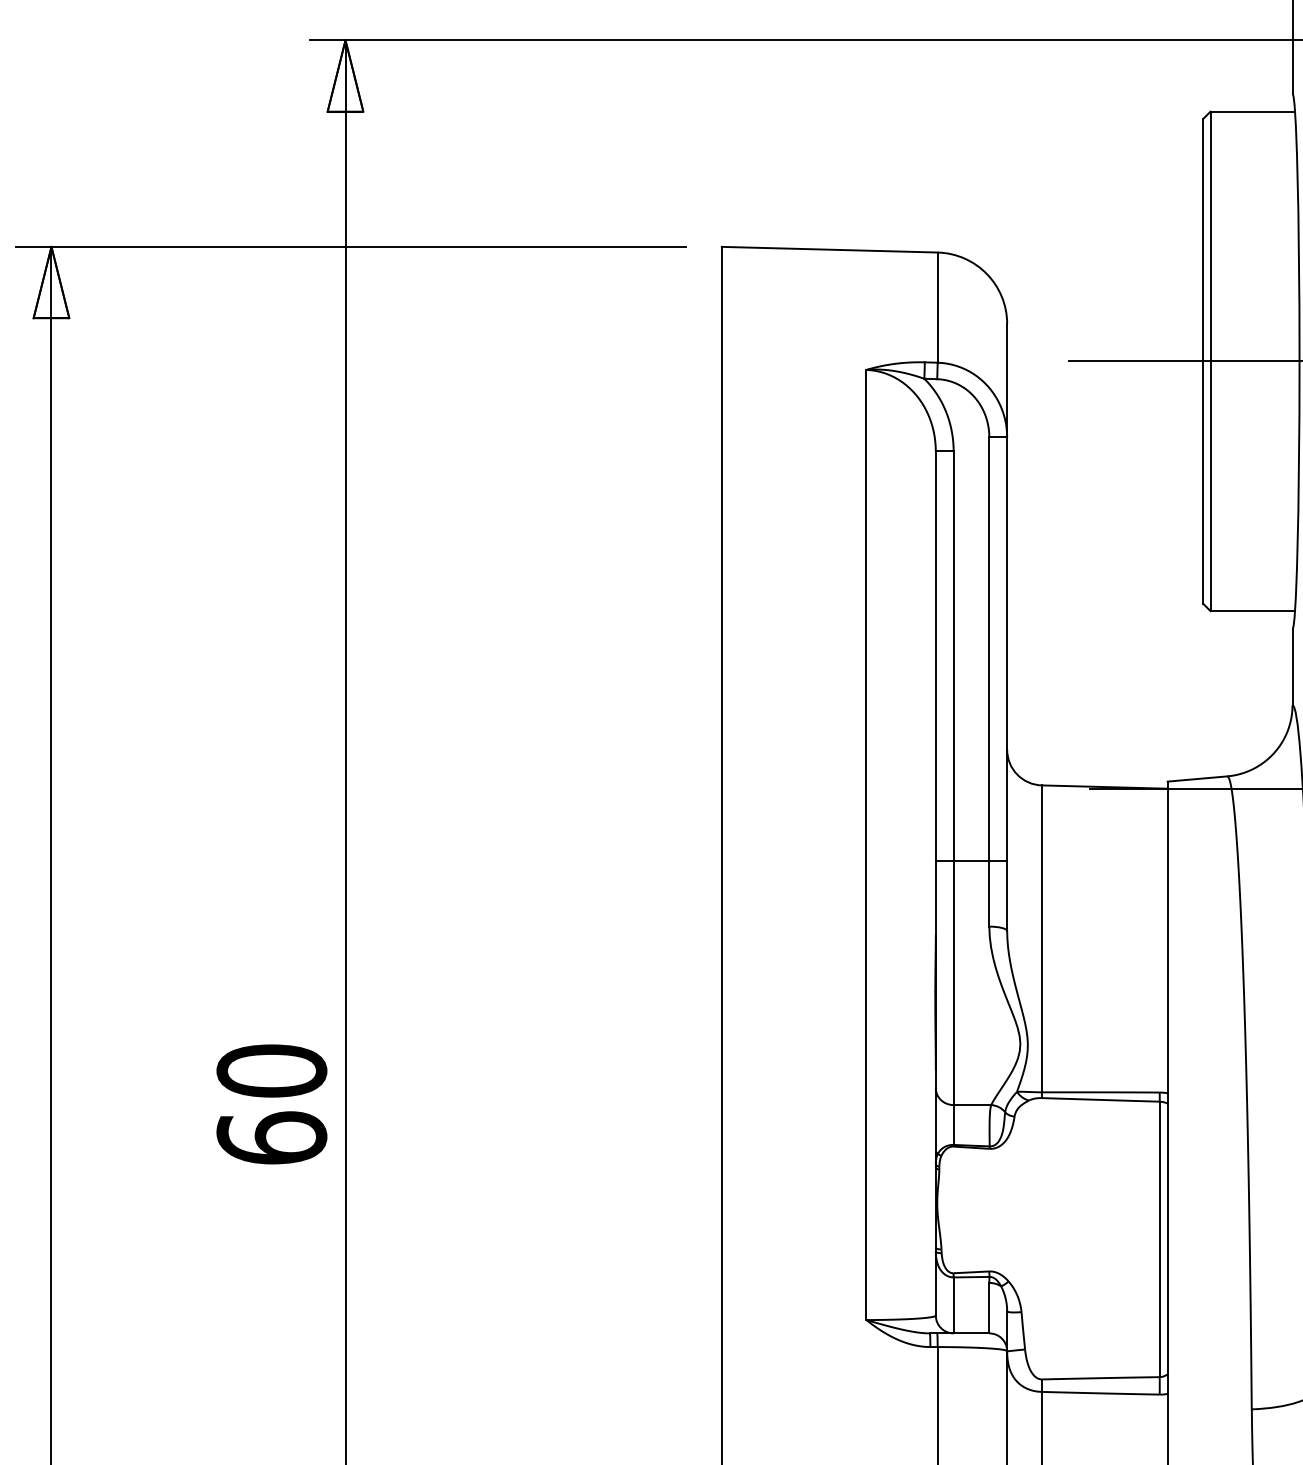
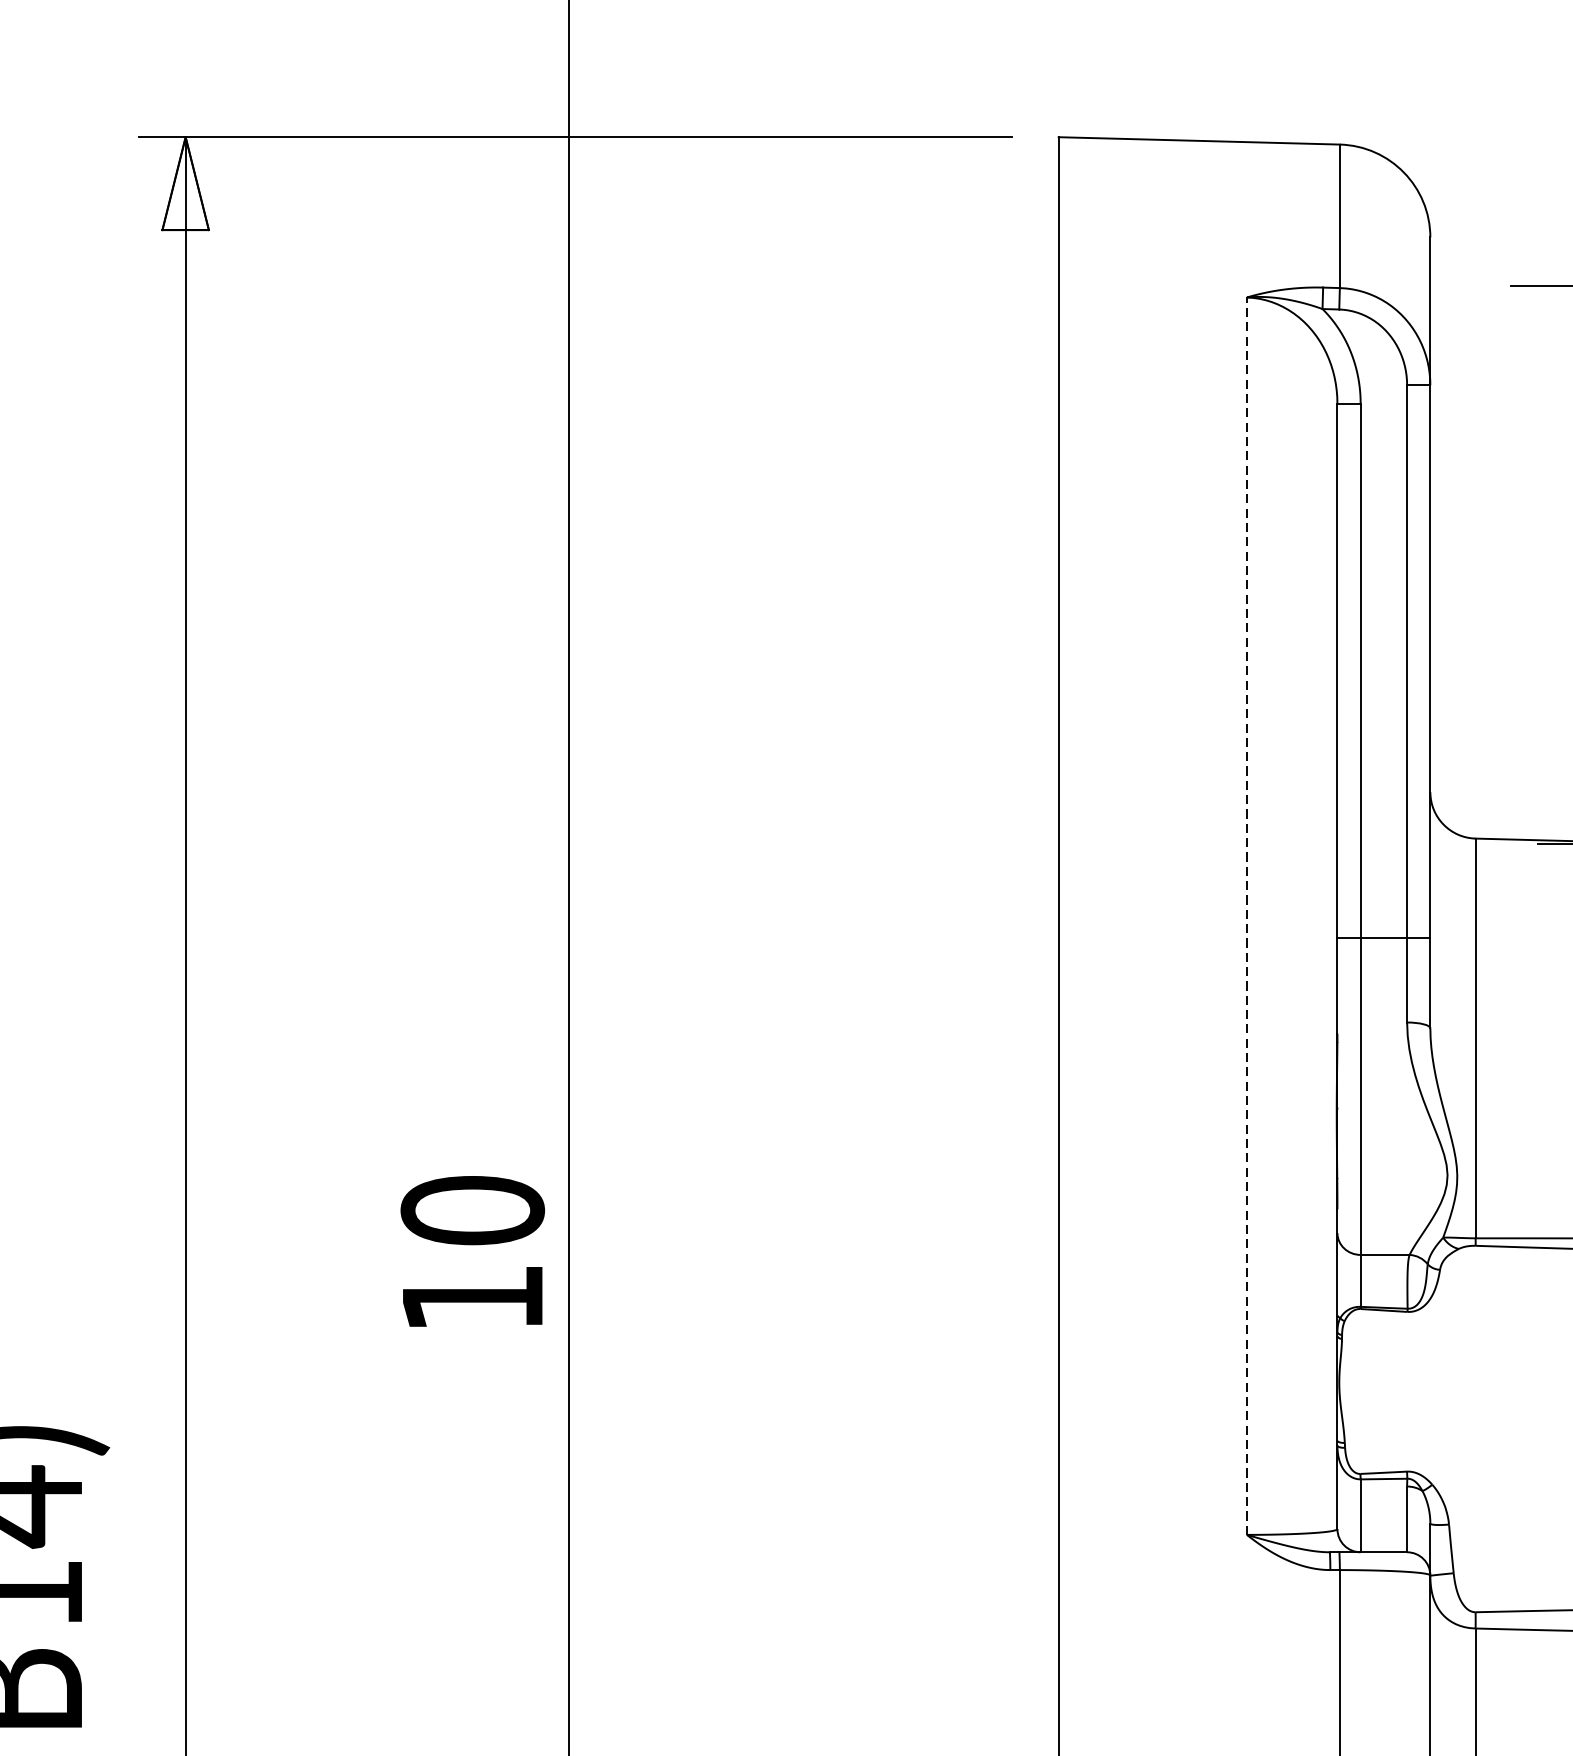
line: (866, 844) -> (1247, 915), solid -> dashed
text: (271, 1137) -> (472, 1297), 60 -> 10

